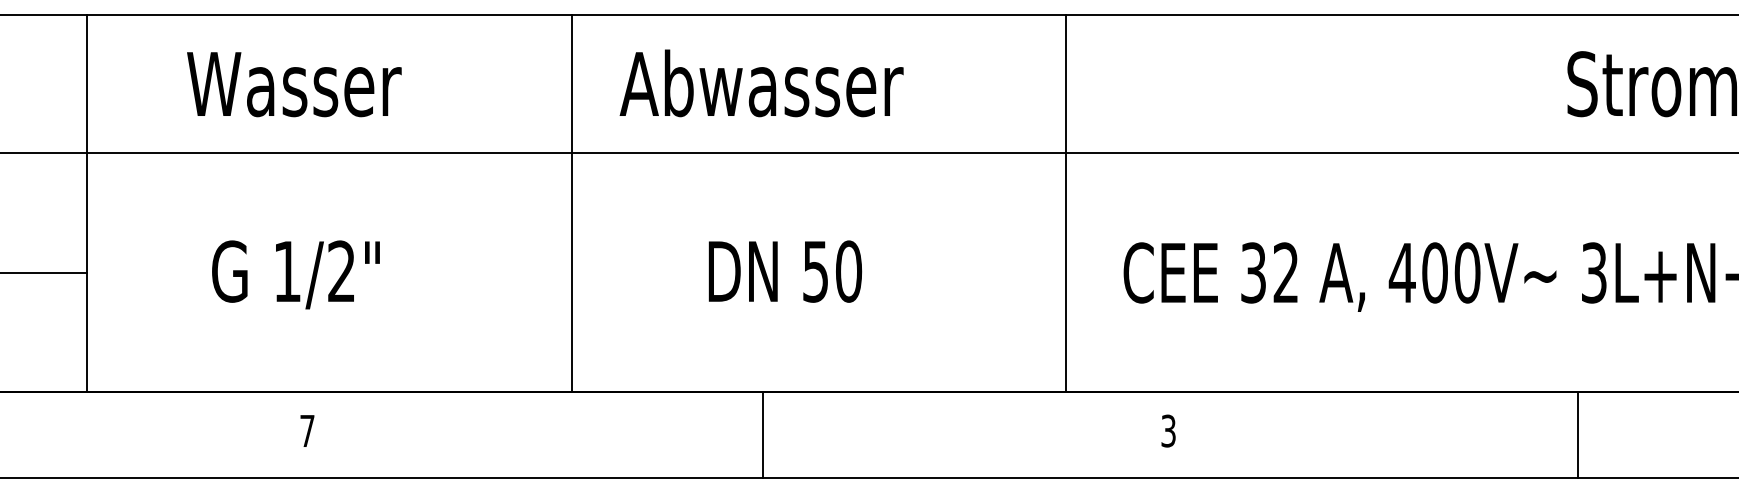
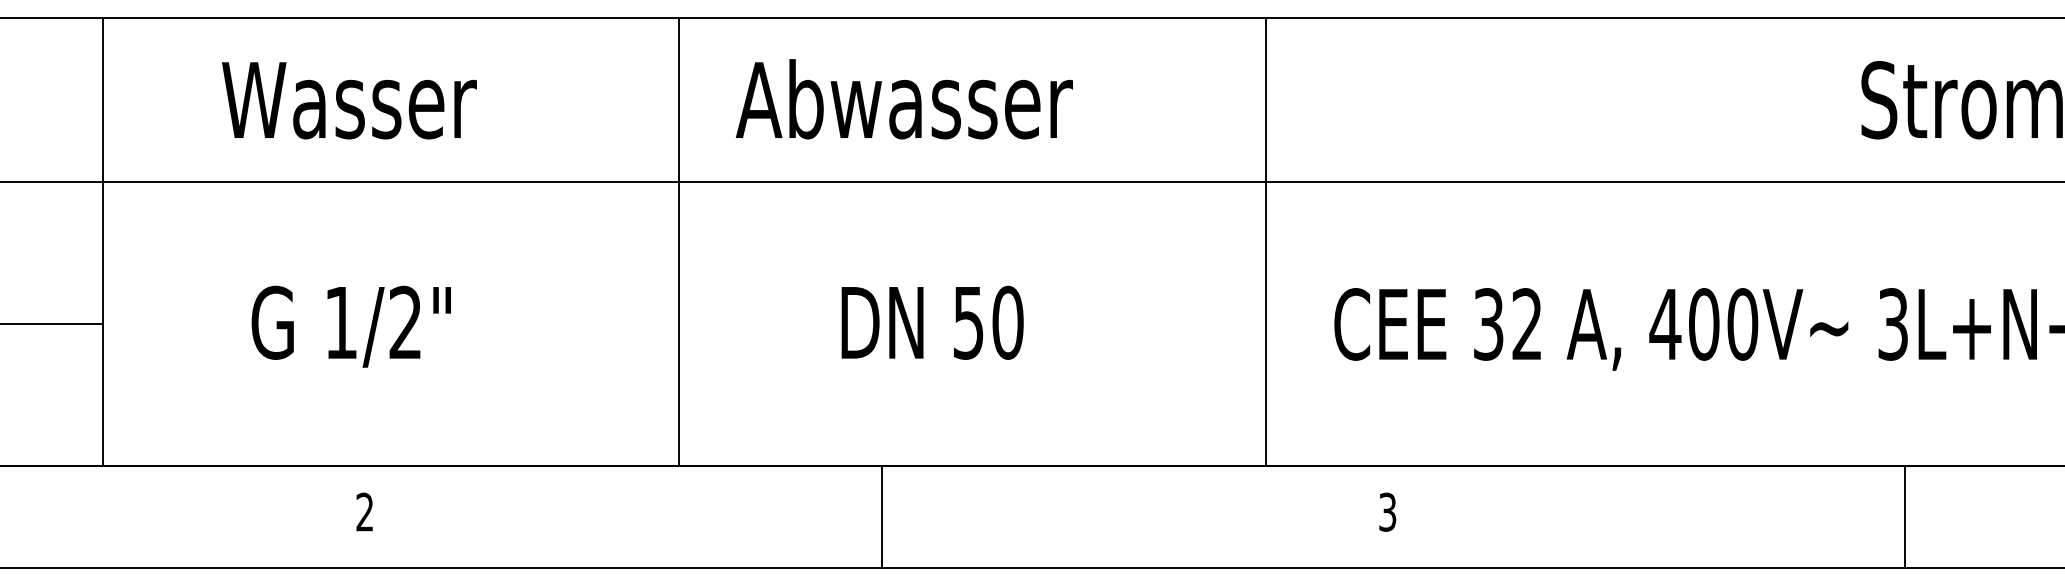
text: (307, 430) -> (364, 511), 7 -> 2
line: (763, 435) -> (882, 517), moved
line: (1578, 435) -> (1905, 517), moved

